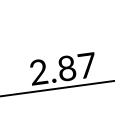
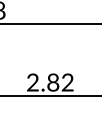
text: (86, 65) -> (67, 82), 2.87 -> 2.82

